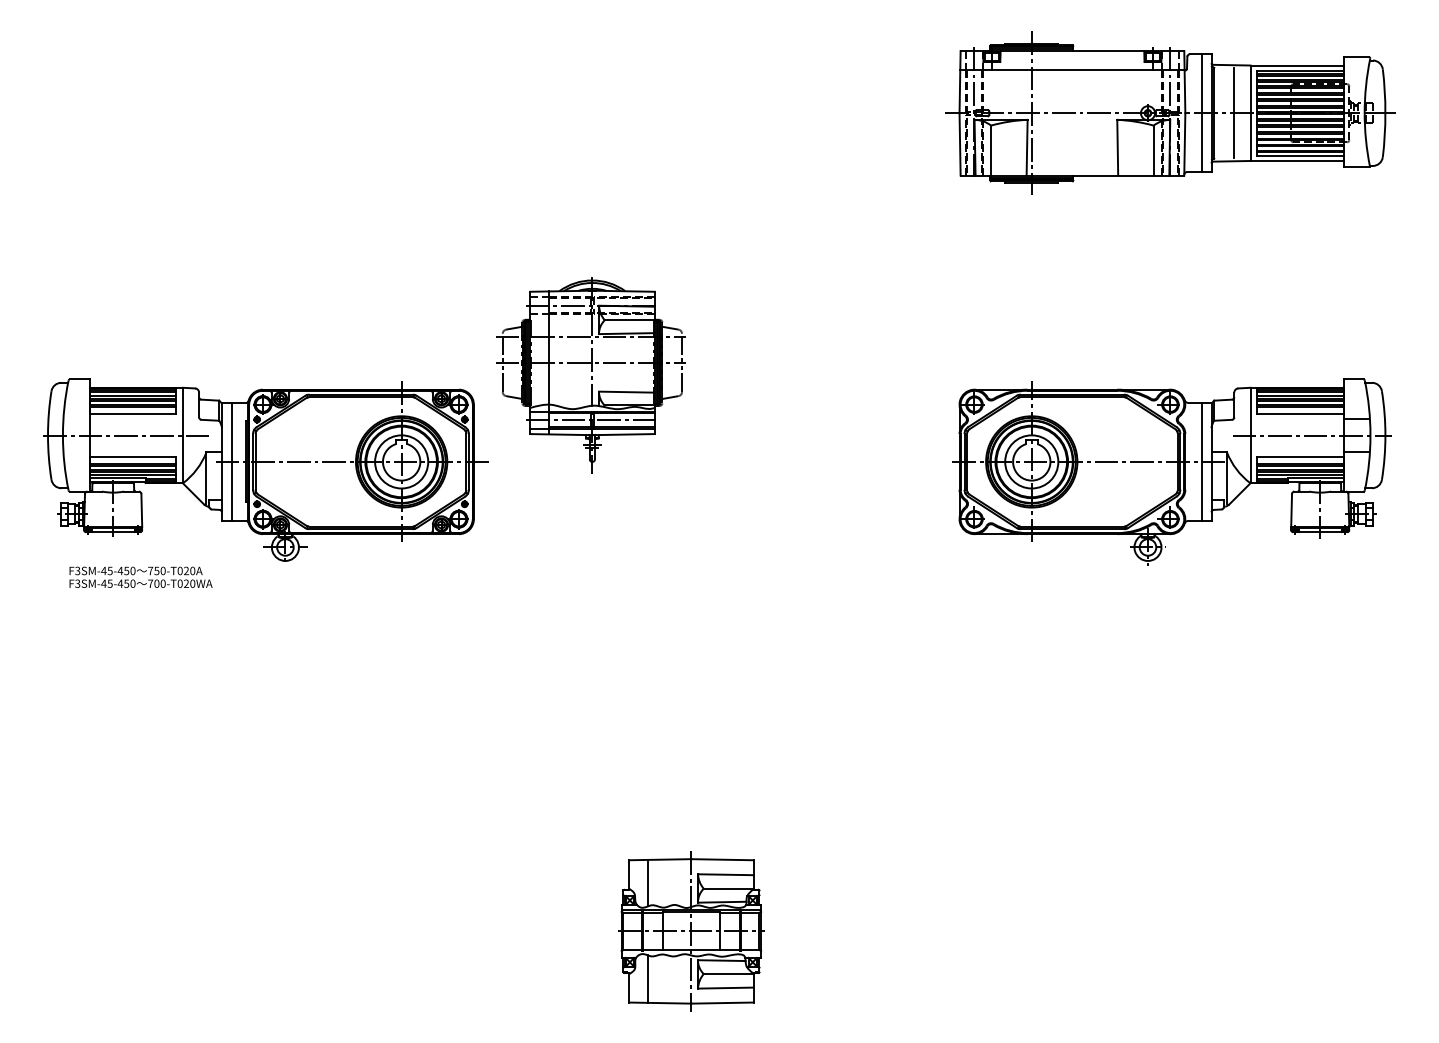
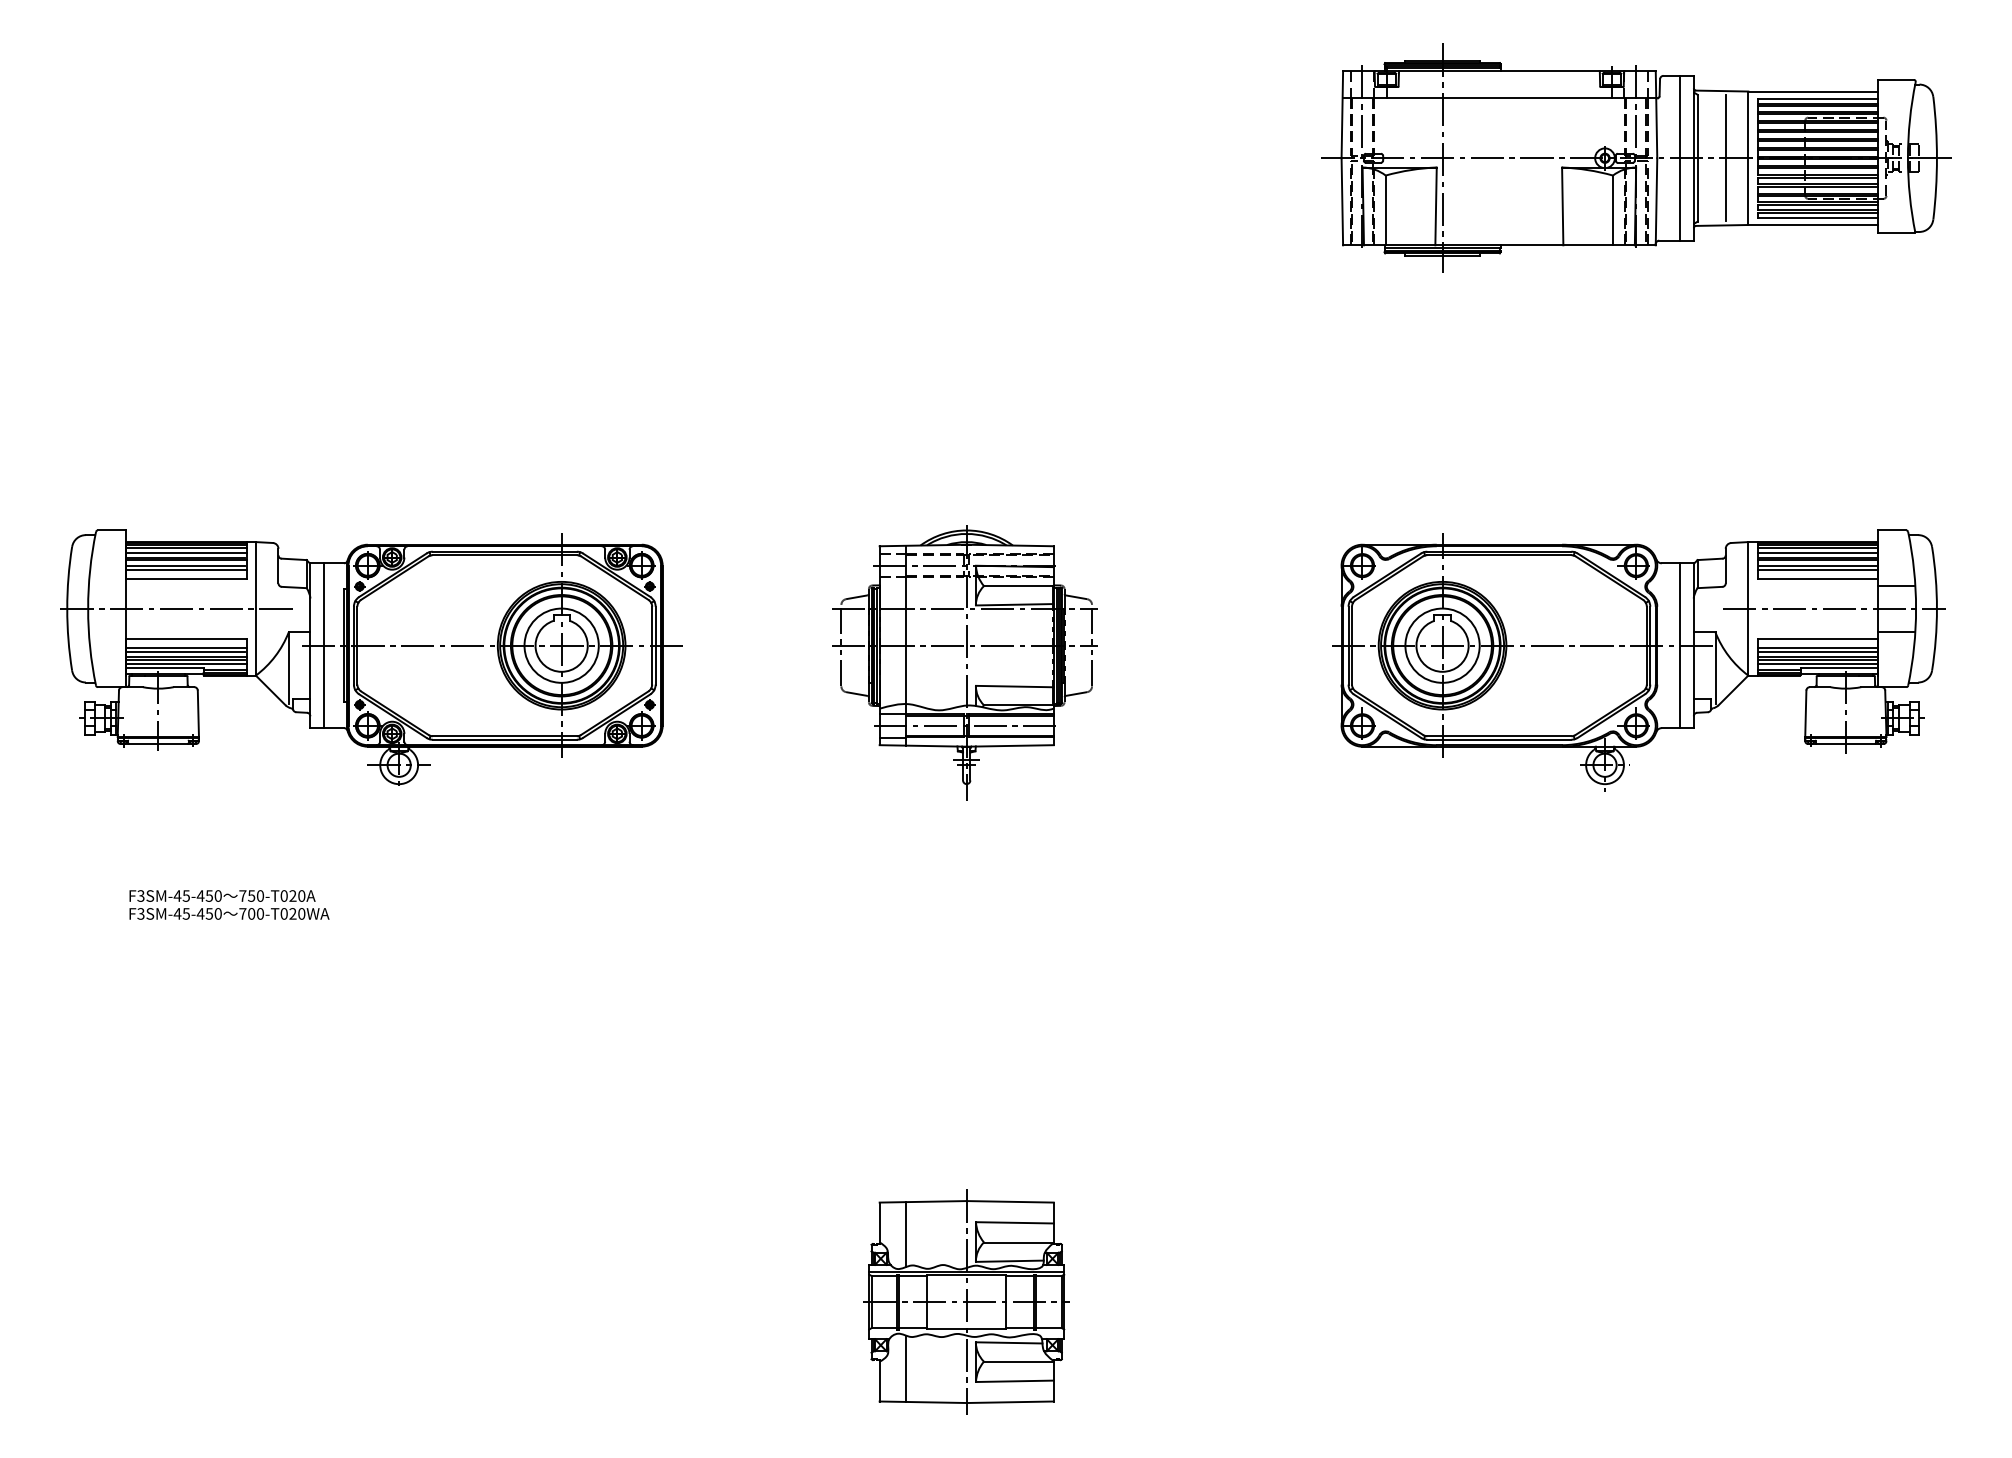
part: (590, 375) -> (964, 663), moved
text: (140, 576) -> (228, 903), moved

